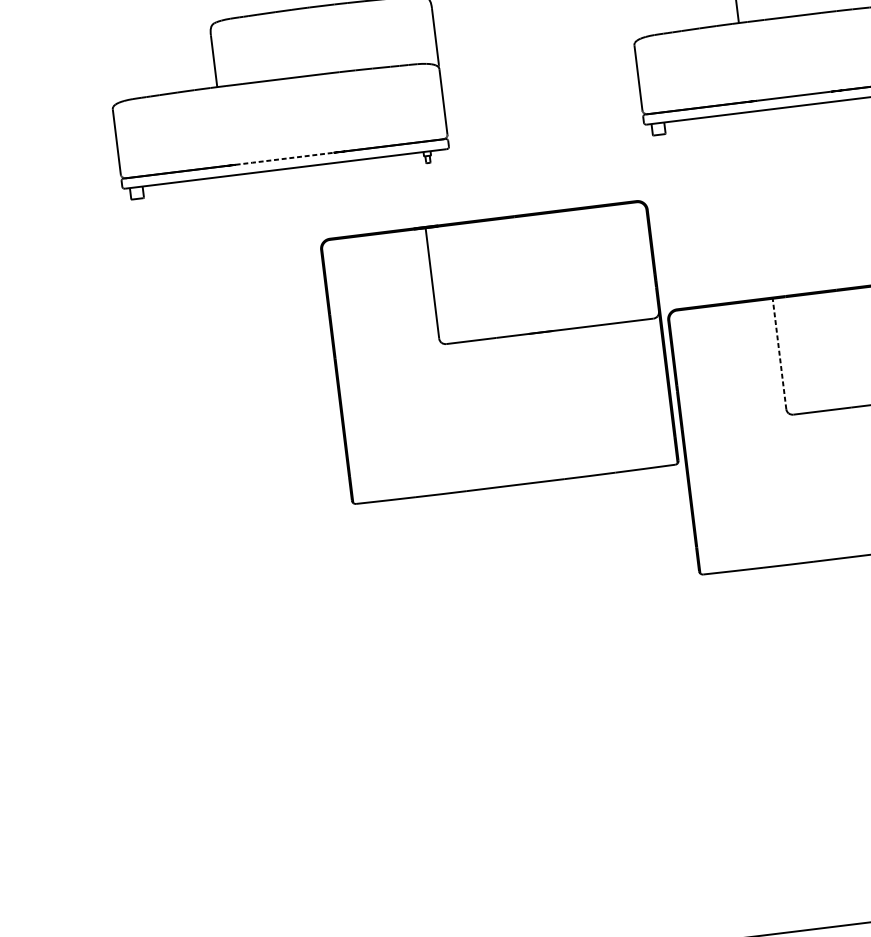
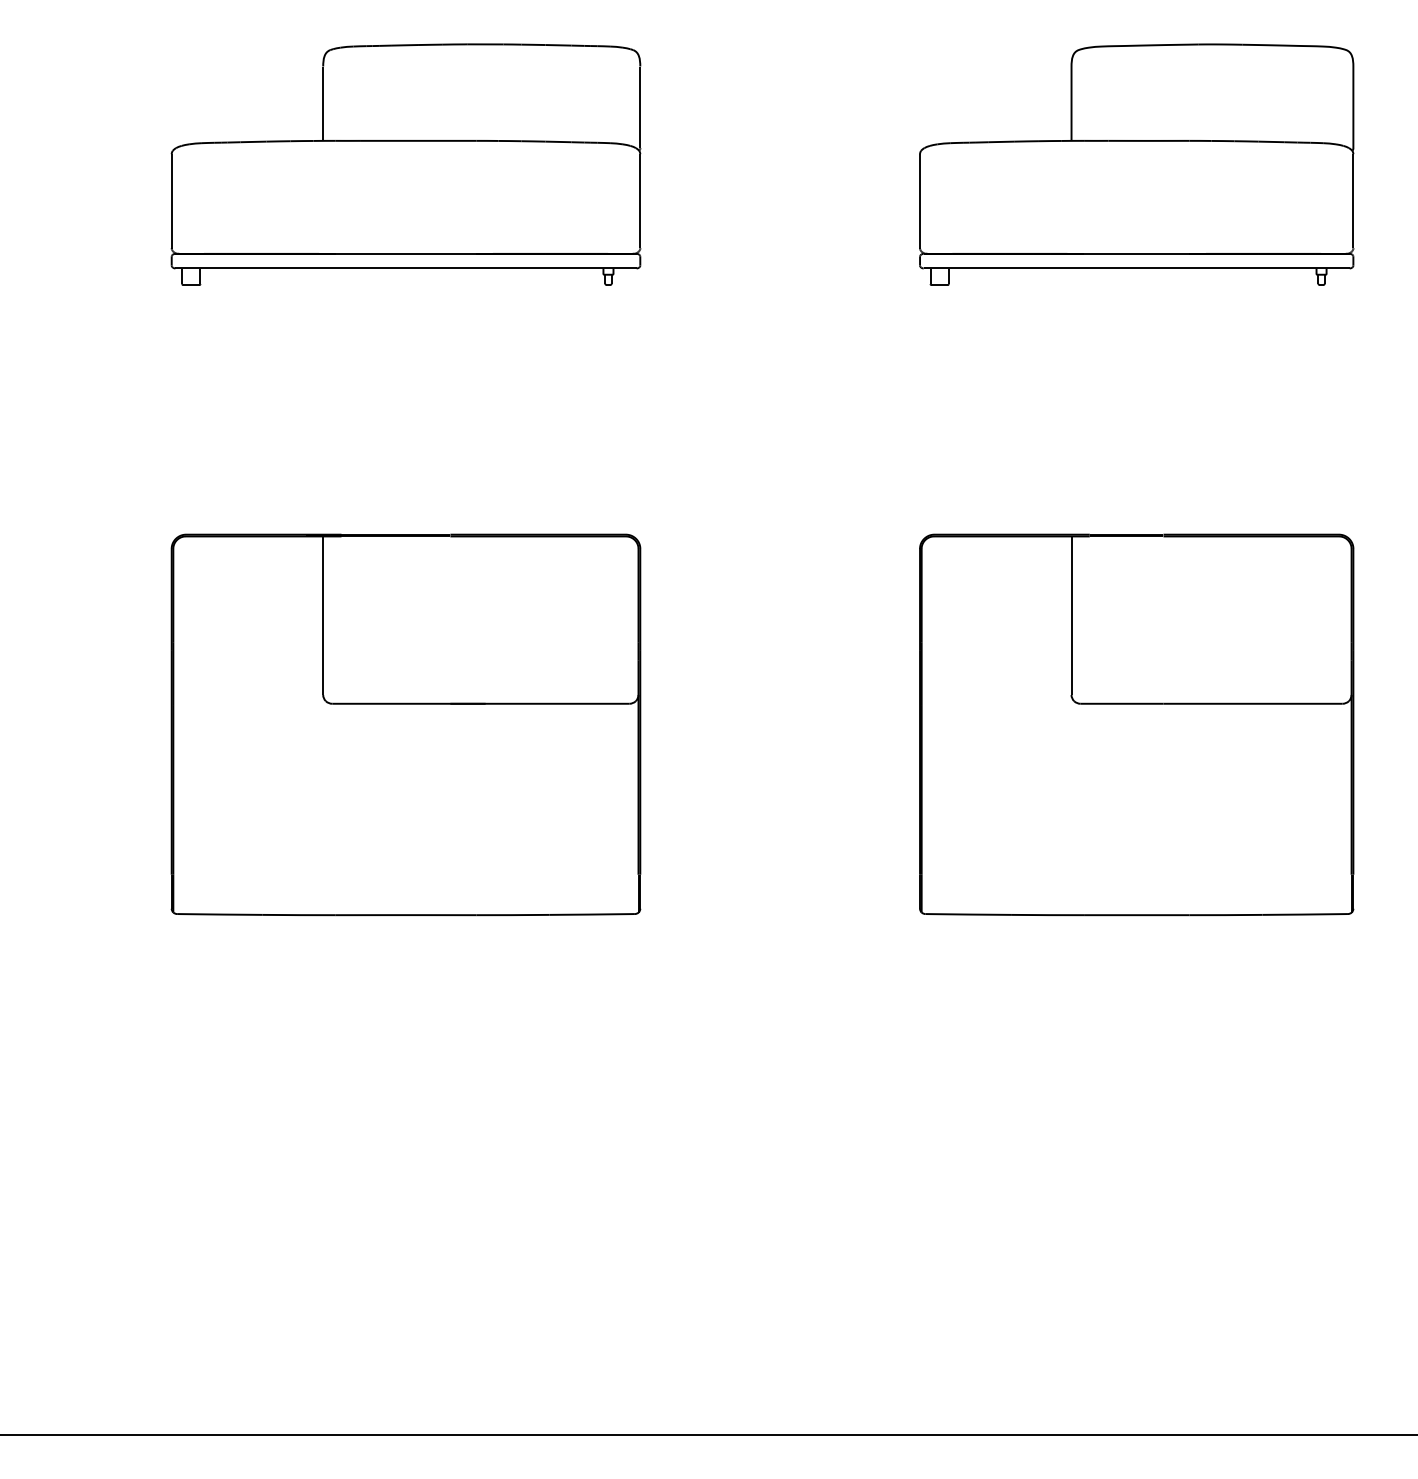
line: (284, 158) -> (405, 253), dashed -> solid
part: (499, 352) -> (405, 724), moved
line: (779, 353) -> (1071, 615), dashed -> solid

